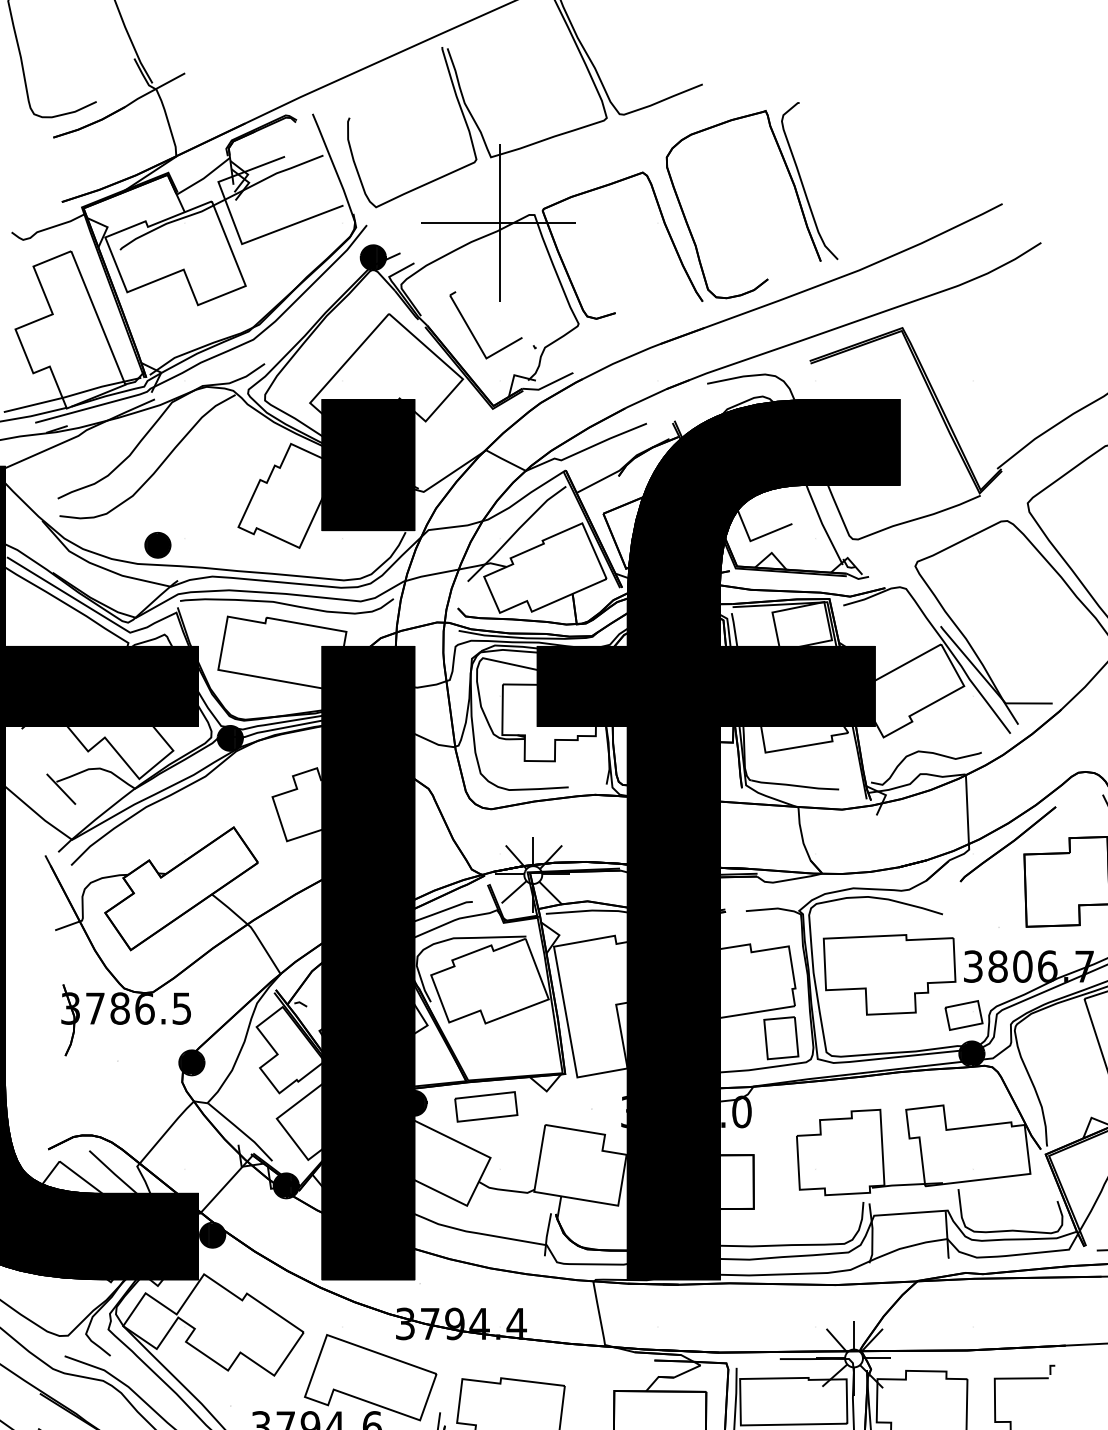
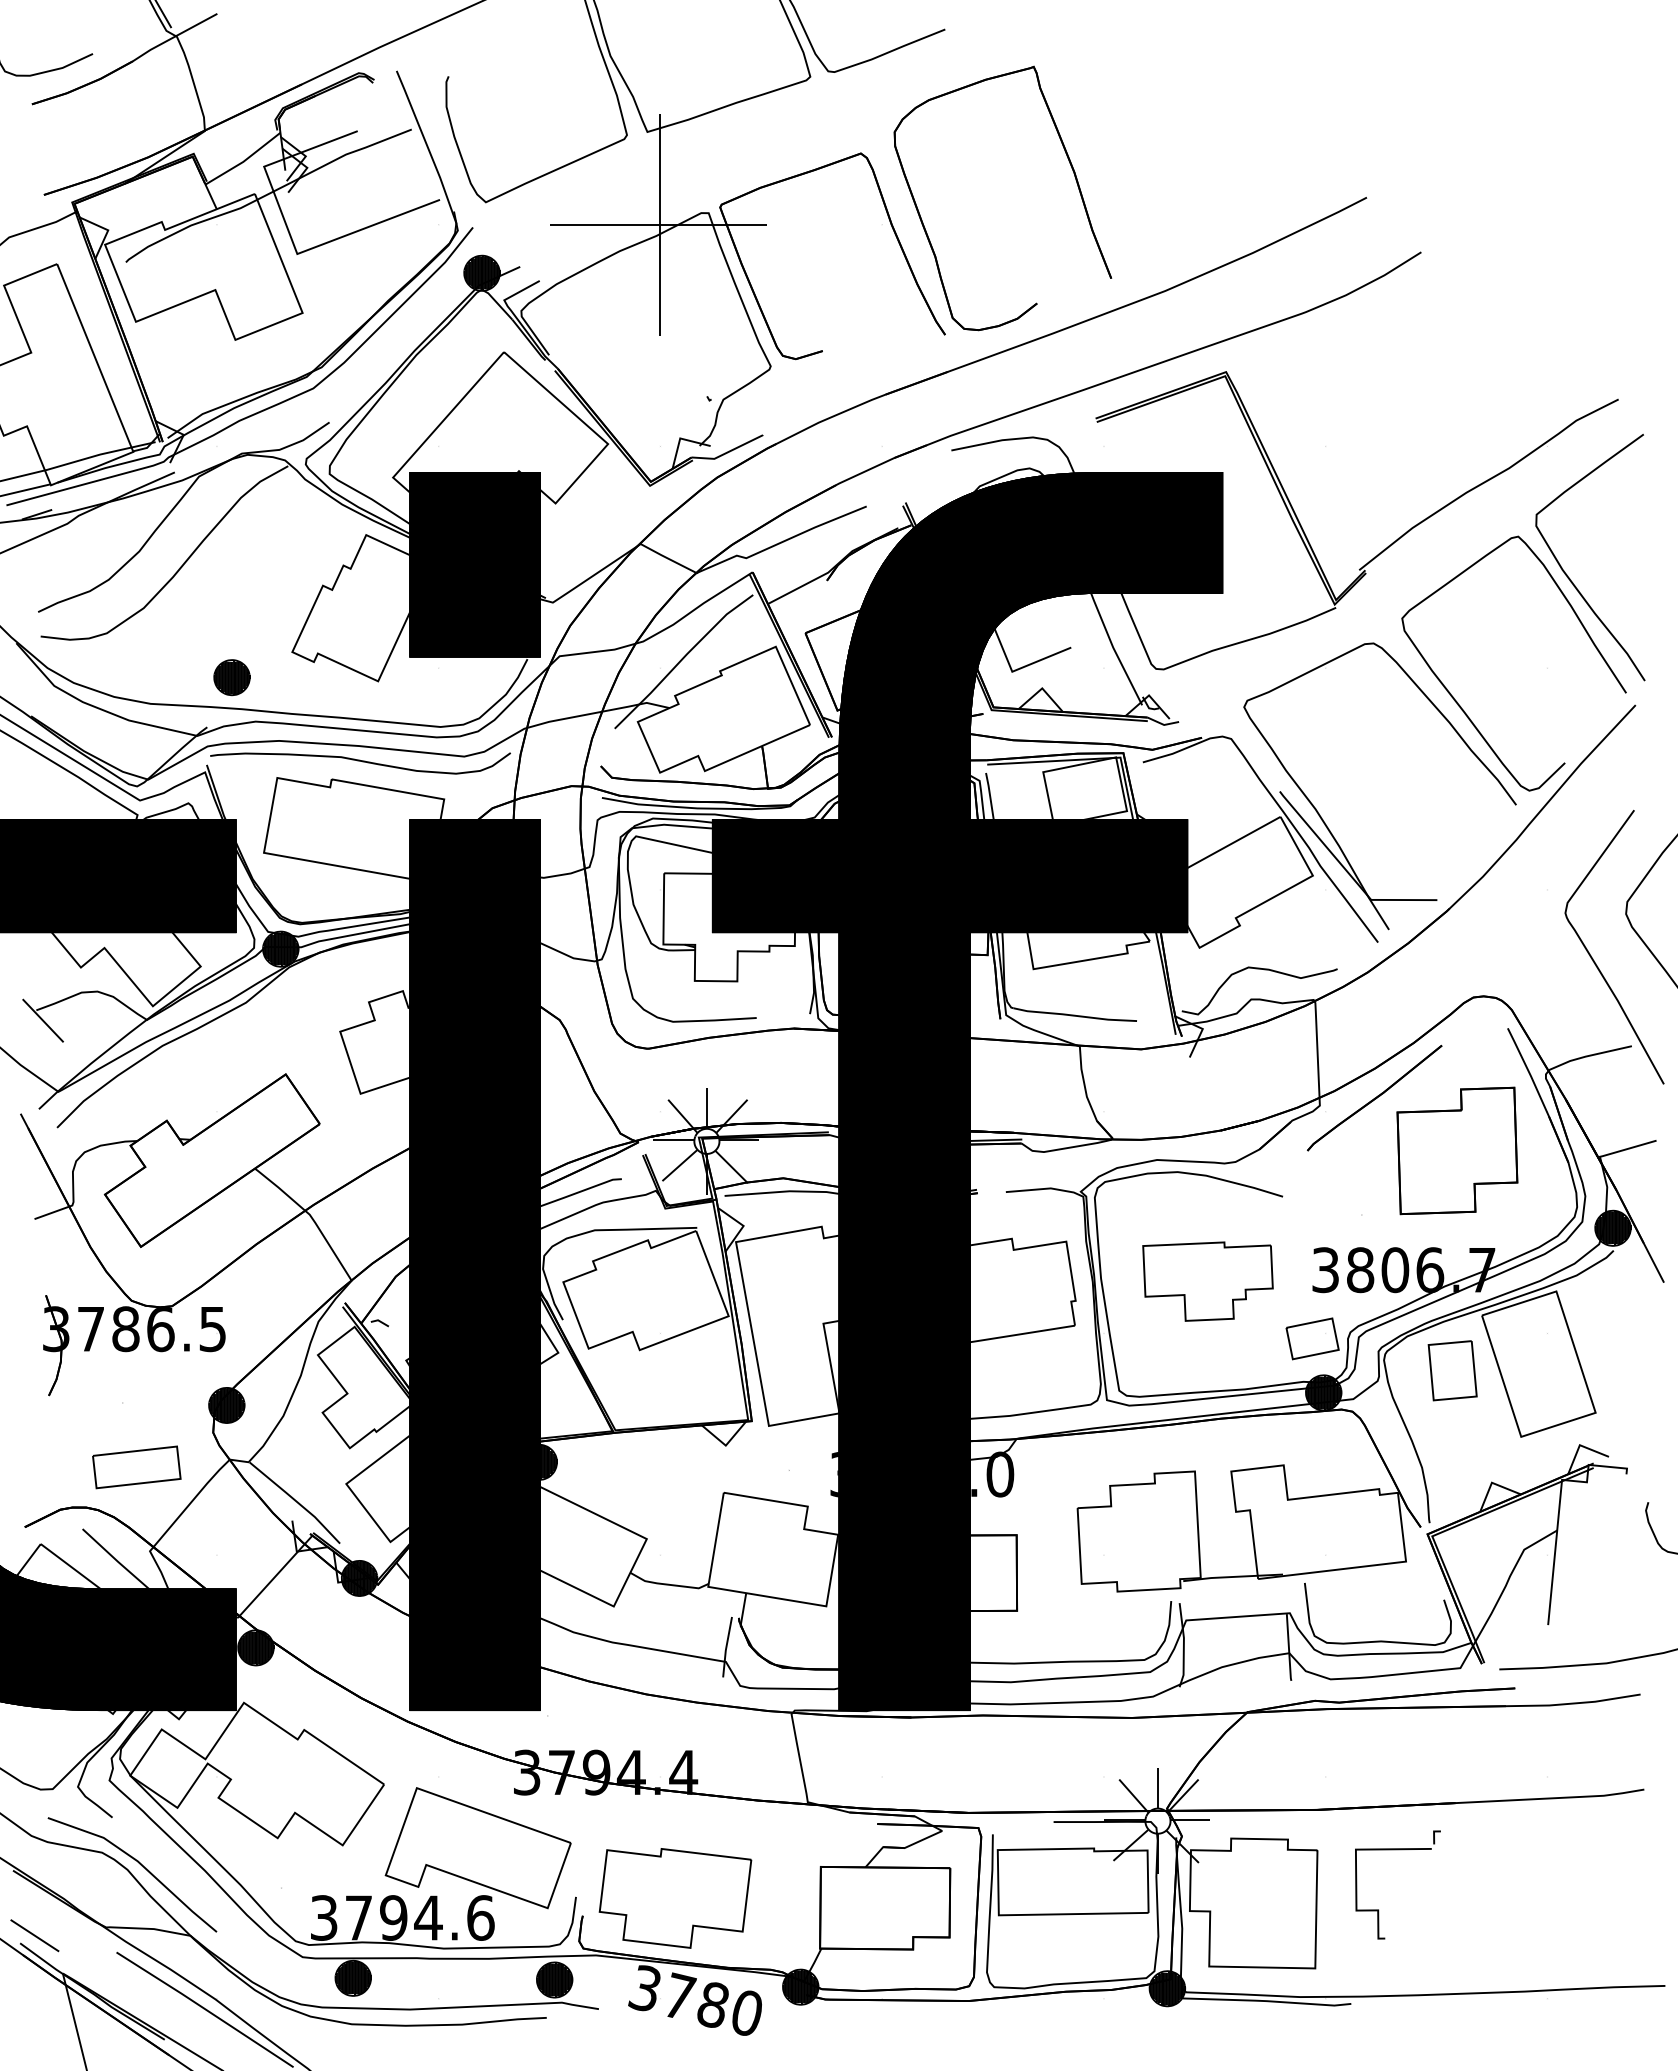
part: (803, 183) -> (1086, 169), removed
part: (472, 332) -> (621, 378), removed
part: (157, 545) -> (231, 677), moved
part: (889, 974) -> (1207, 1281), size x0.7
part: (781, 1038) -> (1452, 1370), moved
part: (486, 1106) -> (136, 1467), moved

